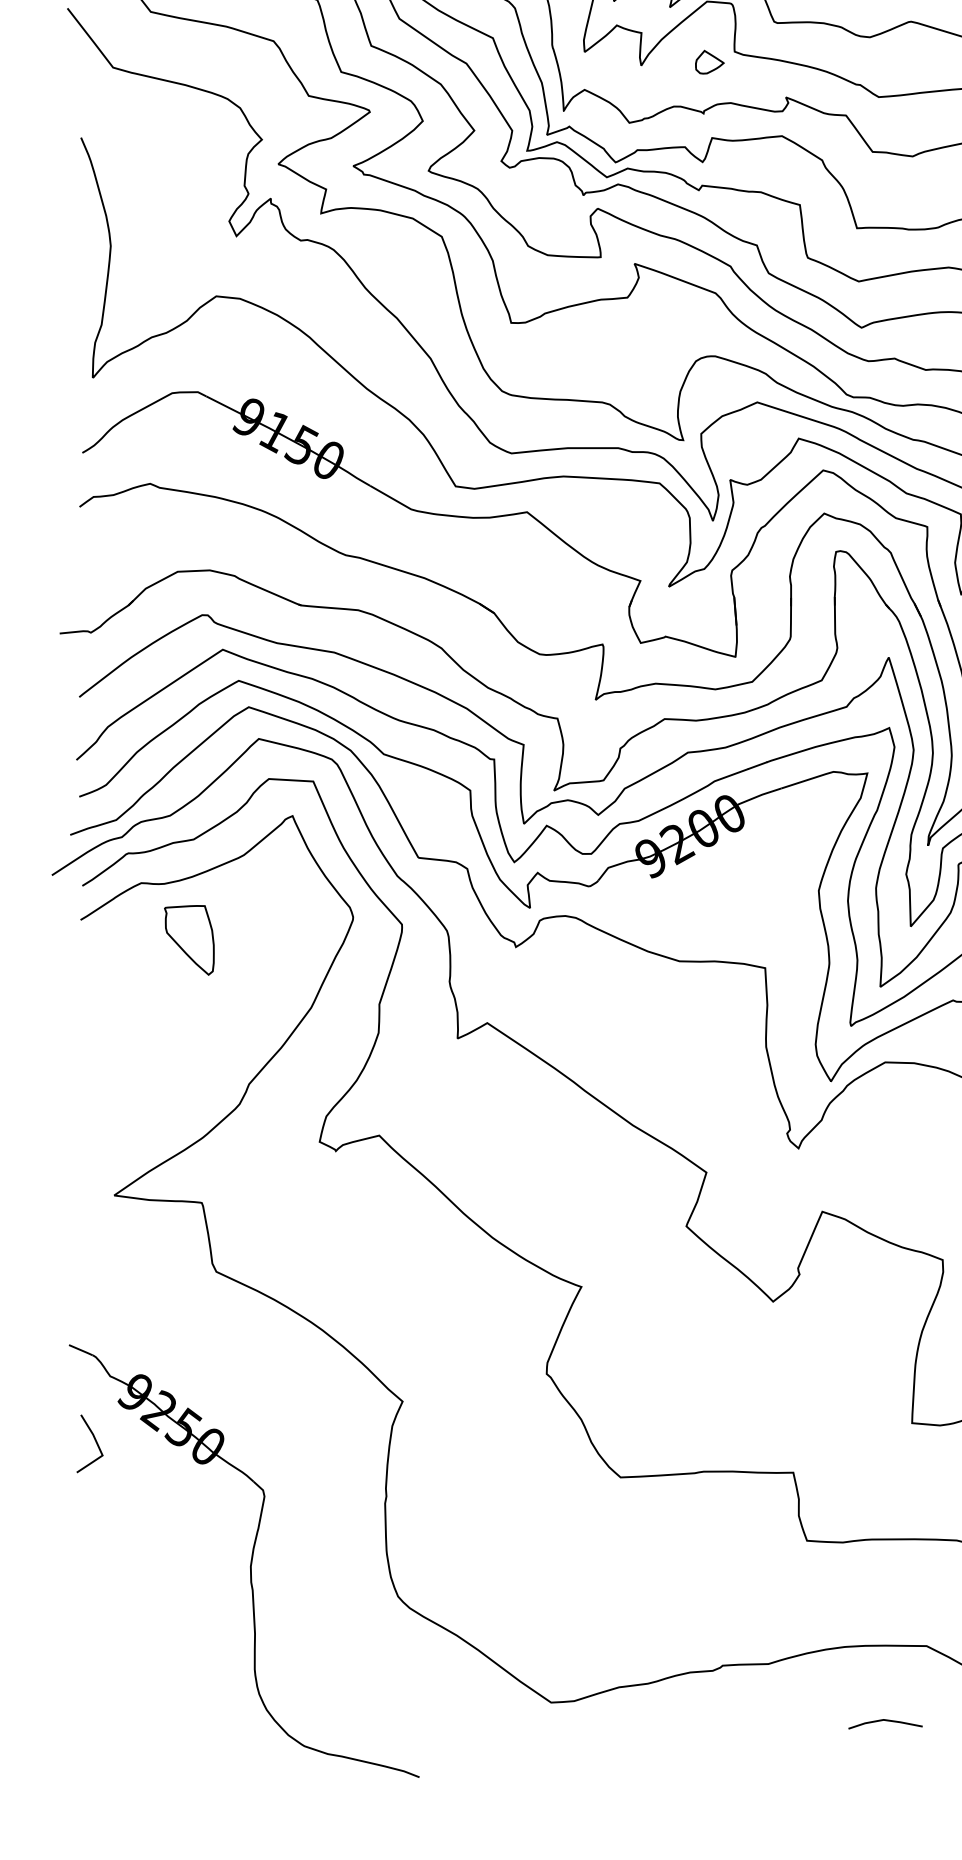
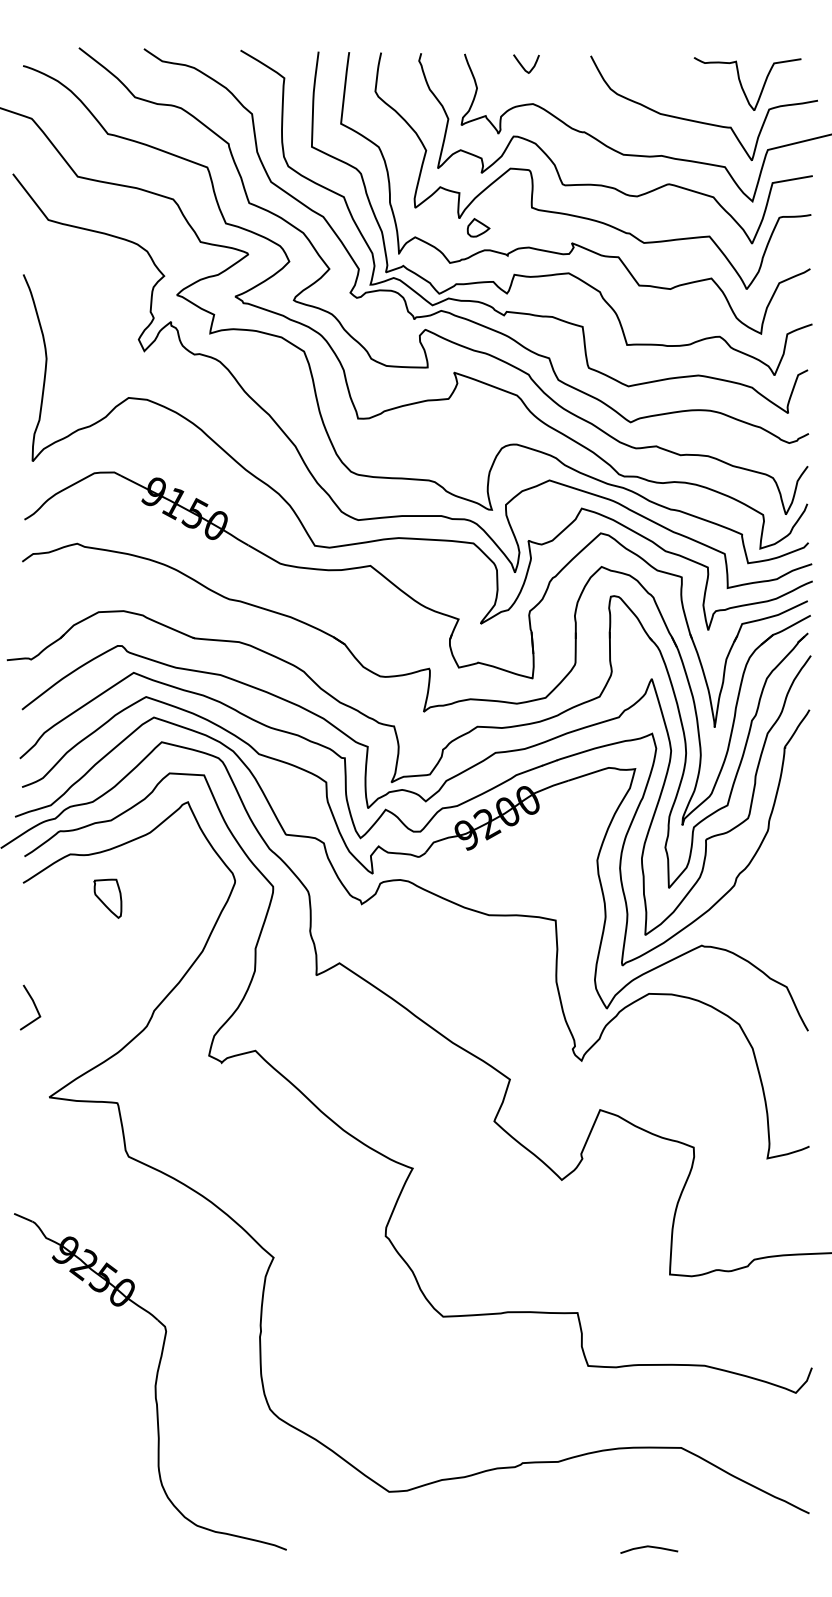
part: (709, 61) -> (478, 227), moved
part: (189, 939) -> (107, 898), size x0.71
line: (95, 1442) -> (34, 1006), moved
line: (885, 1721) -> (649, 1547), moved

